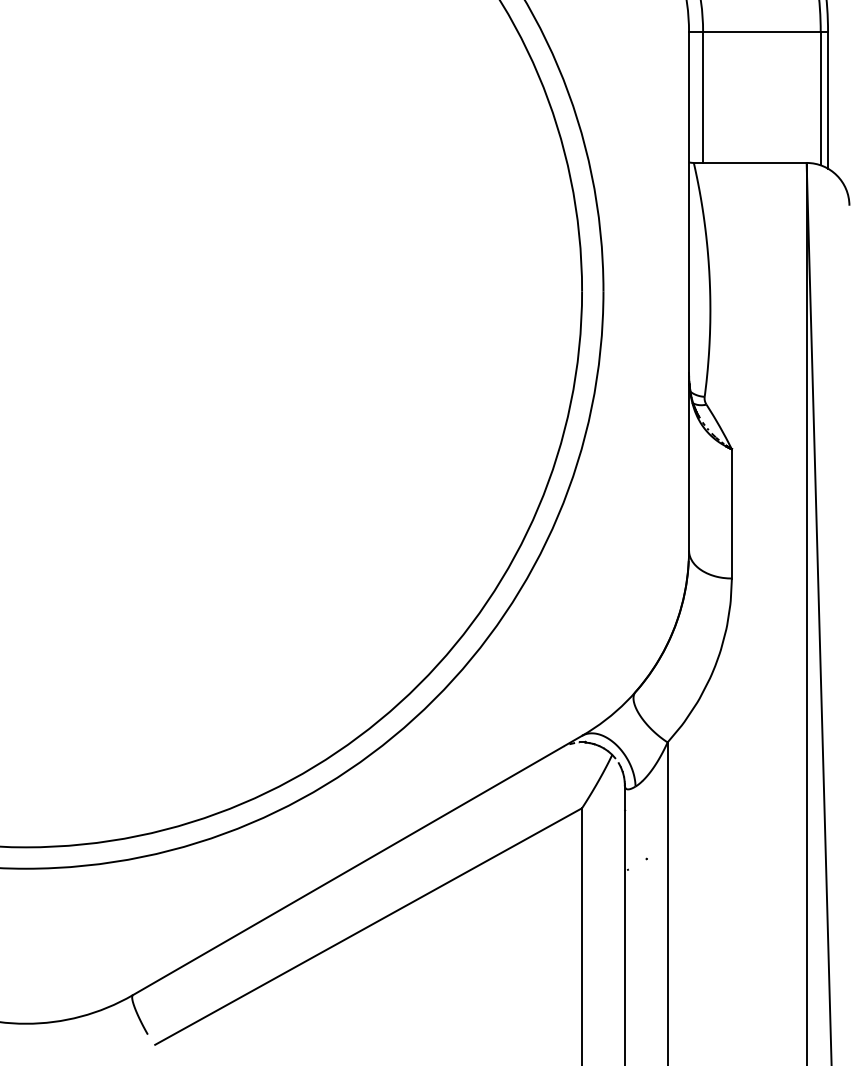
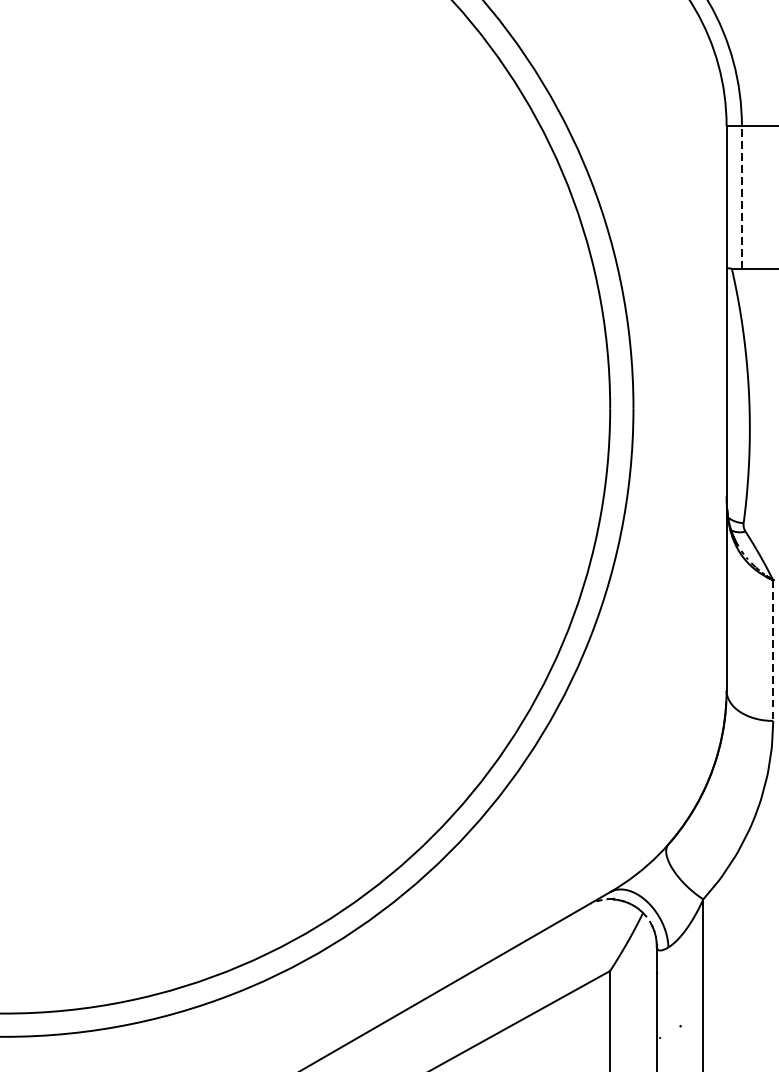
line: (703, 96) -> (742, 196), solid -> dashed
line: (731, 513) -> (772, 650), solid -> dashed

